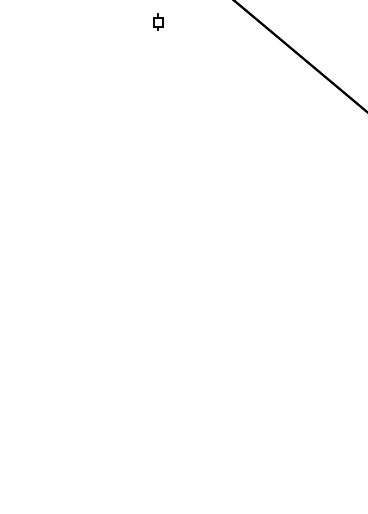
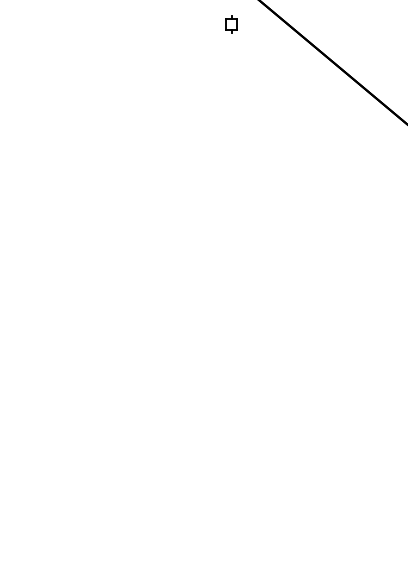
part: (158, 22) -> (231, 24), moved

